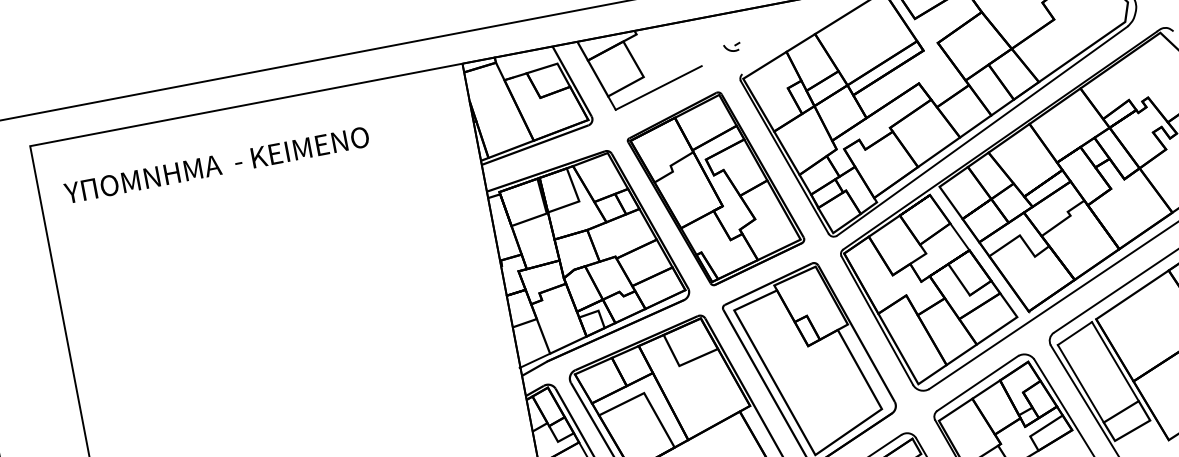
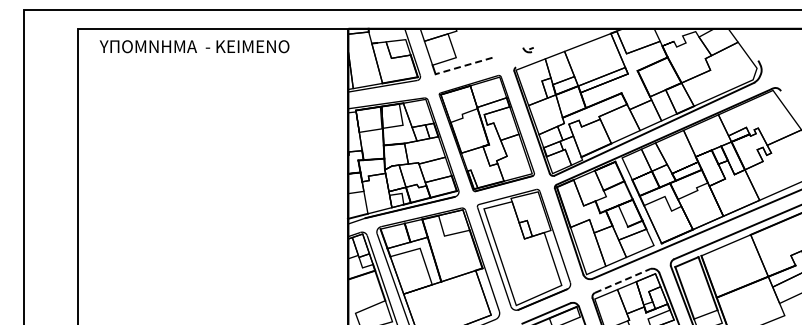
part: (731, 48) -> (527, 50), moved
line: (659, 87) -> (464, 65), solid -> dashed
text: (216, 164) -> (194, 46), moved
line: (979, 382) -> (623, 280), solid -> dashed

